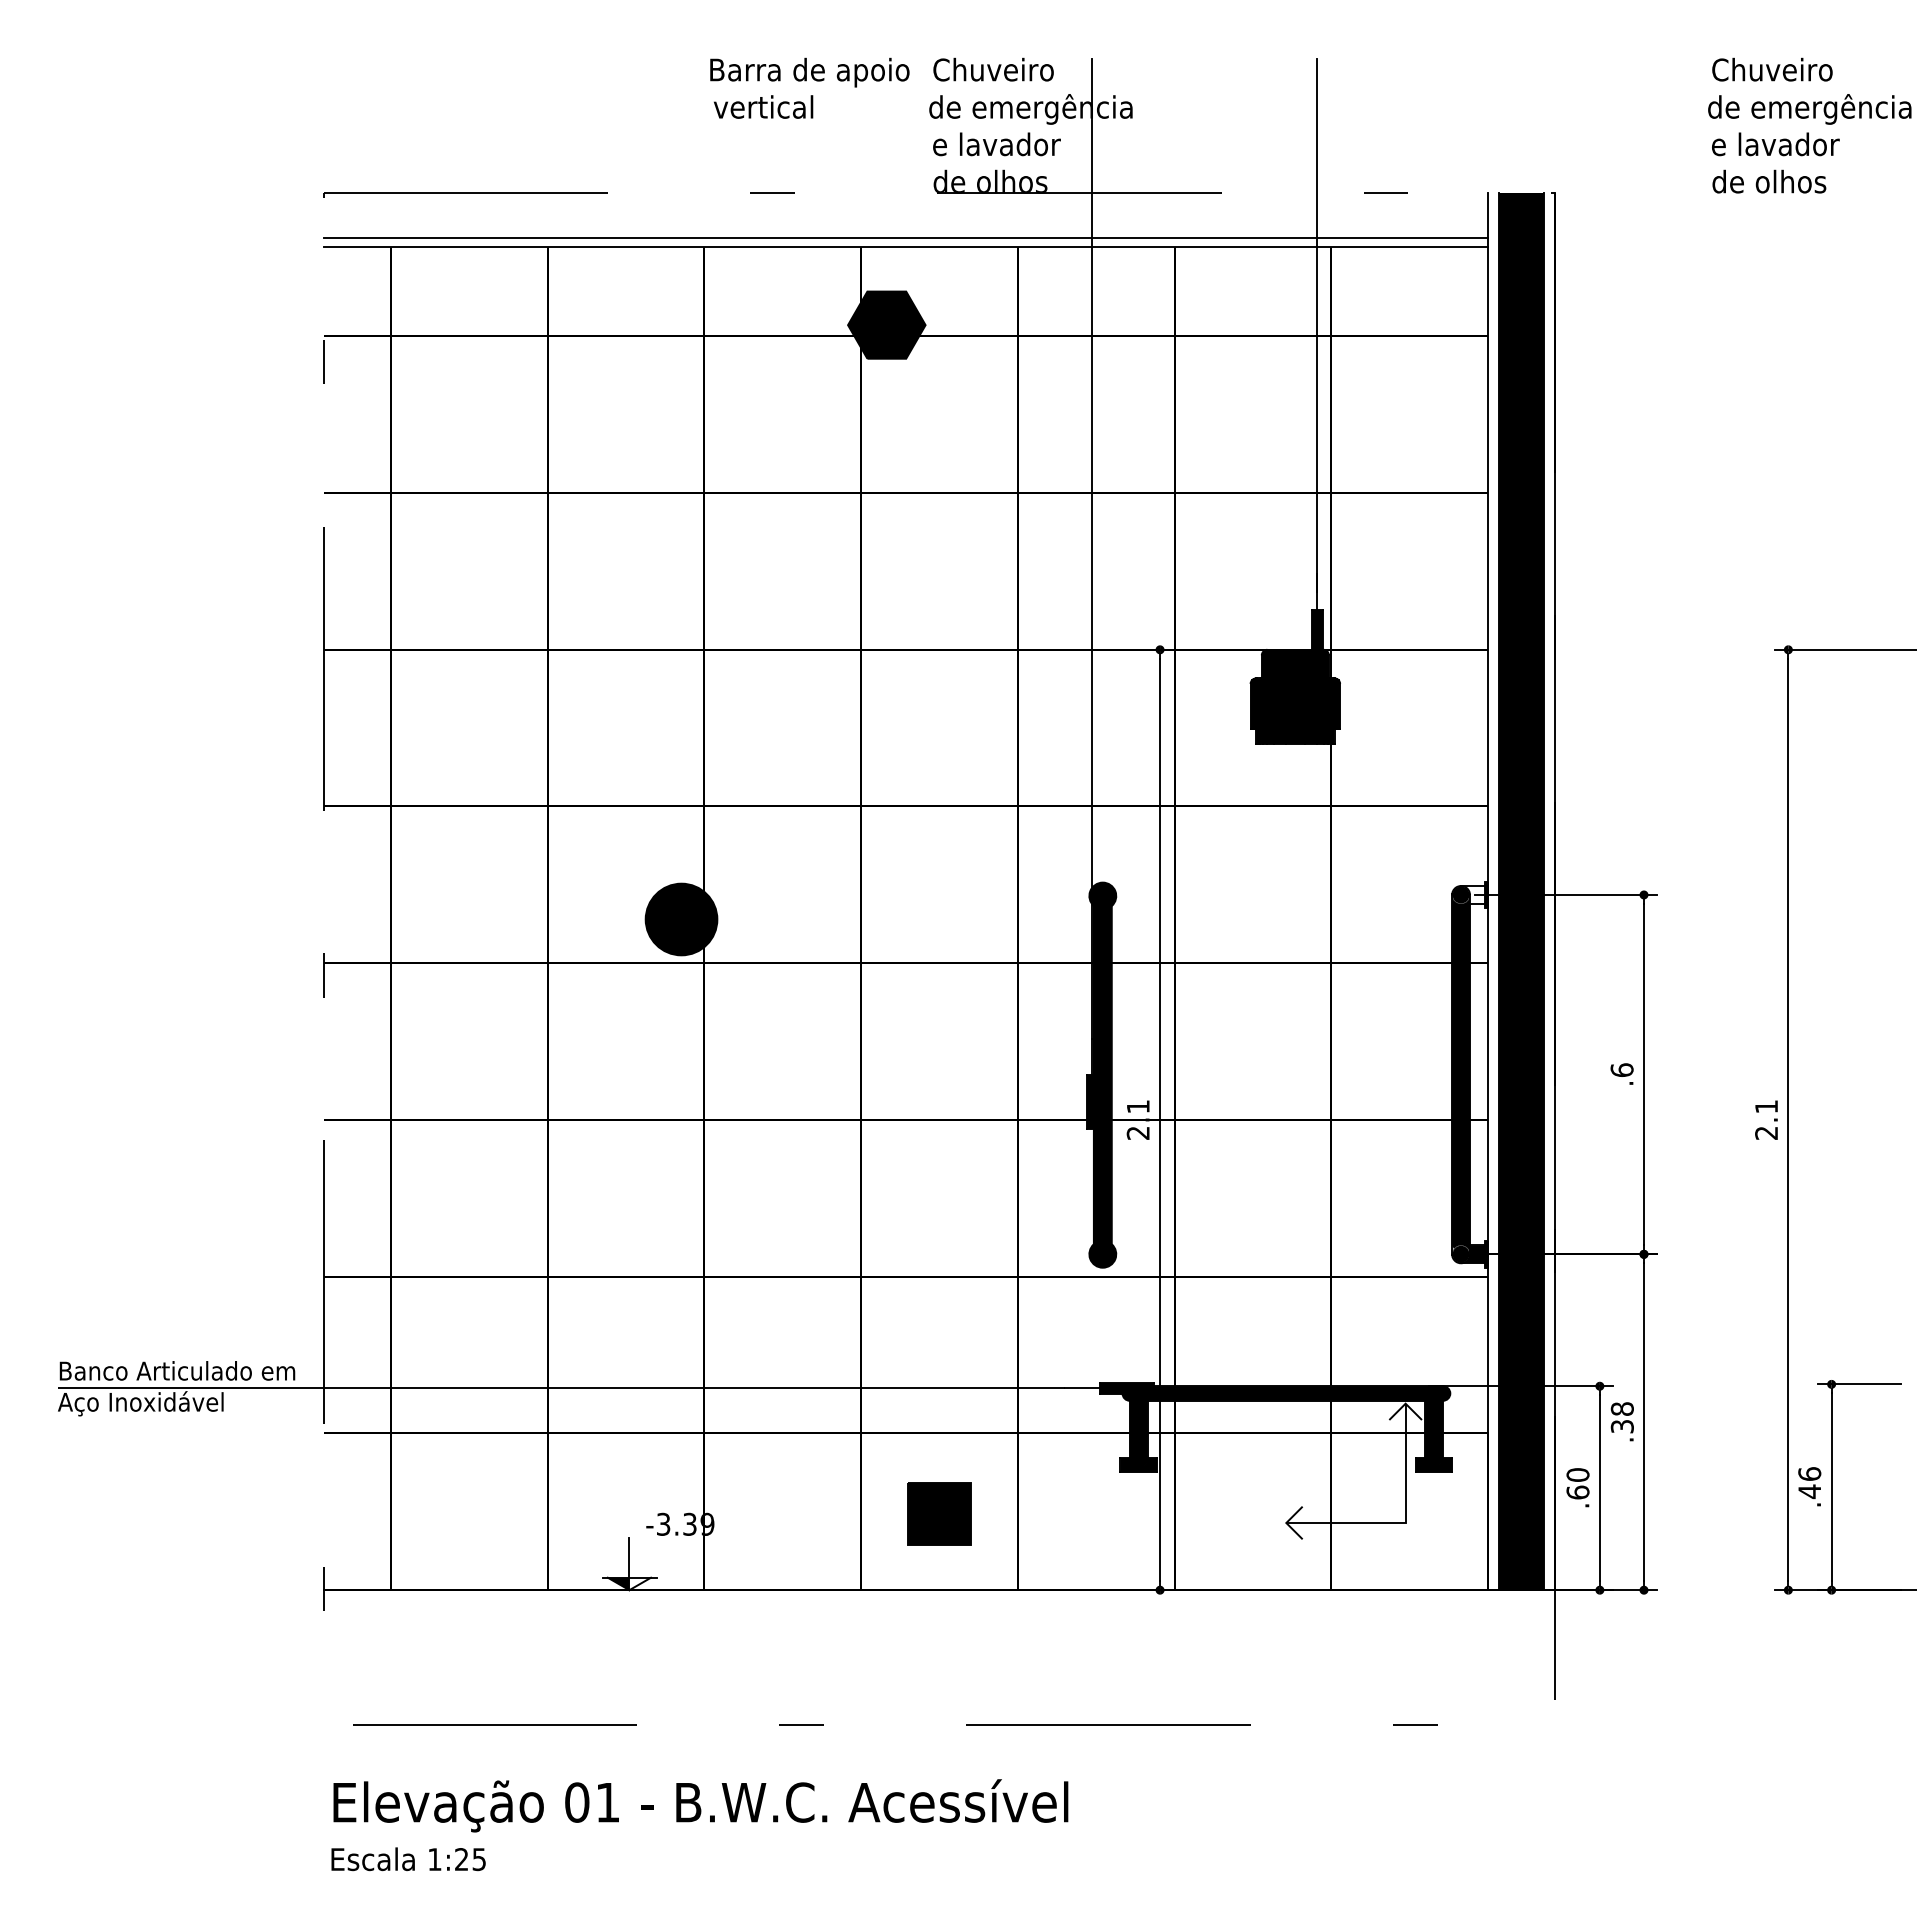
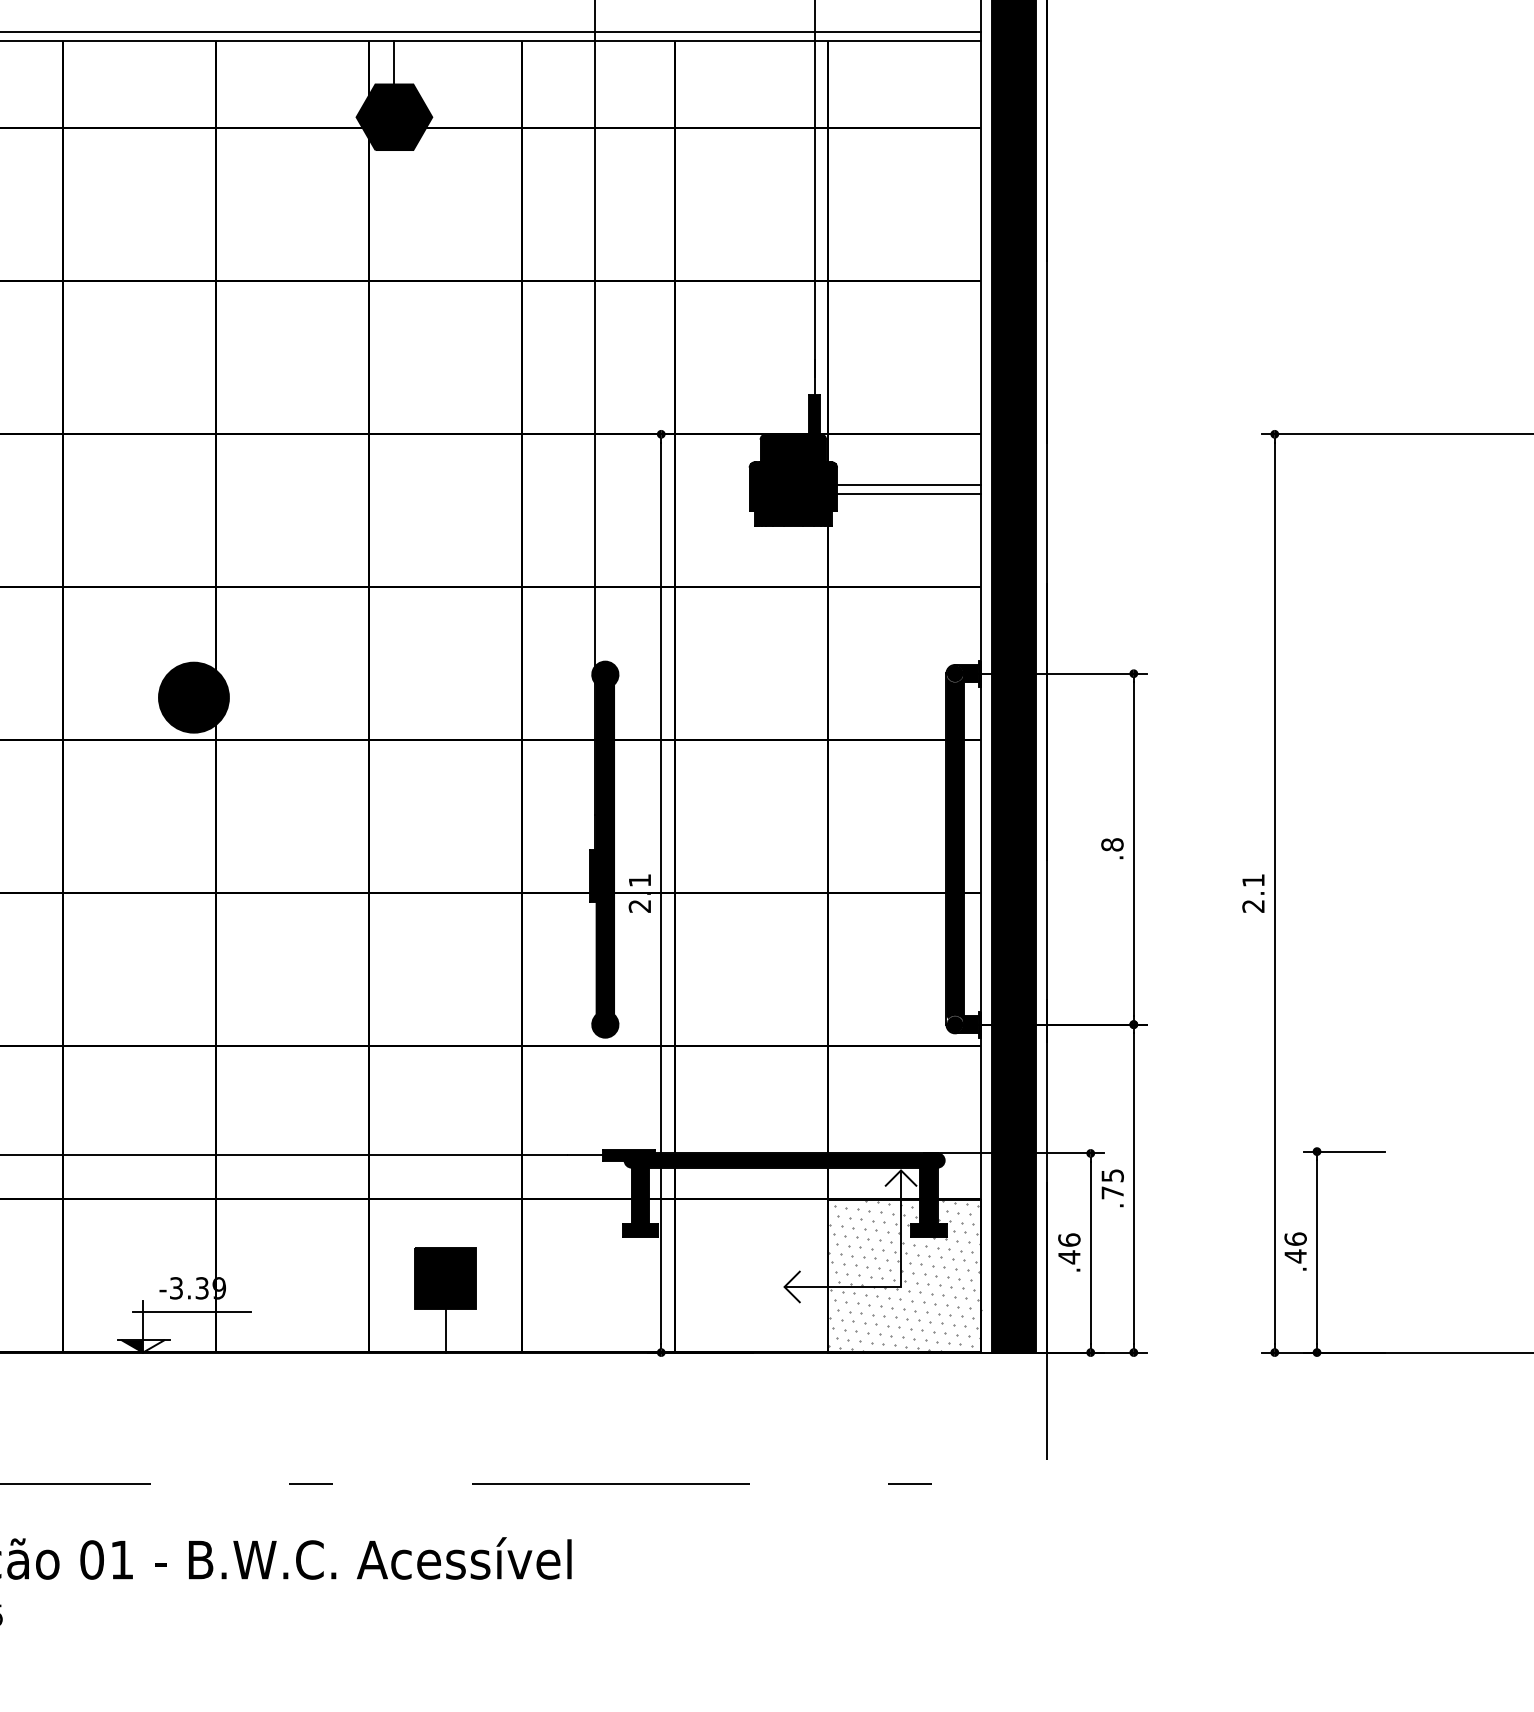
line: (886, 268) -> (394, 61), added
line: (1413, 701) -> (908, 484), added
line: (1413, 710) -> (908, 493), added
fill: (1473, 894) -> (967, 673), added
text: (1621, 1070) -> (1111, 845), .6 -> .8
text: (1621, 1417) -> (1111, 1183), .38 -> .75
text: (1577, 1483) -> (1068, 1248), .60 -> .46
hatch: (1409, 1511) -> (904, 1275), added
line: (679, 1548) -> (191, 1311), added
line: (939, 1567) -> (445, 1330), added

